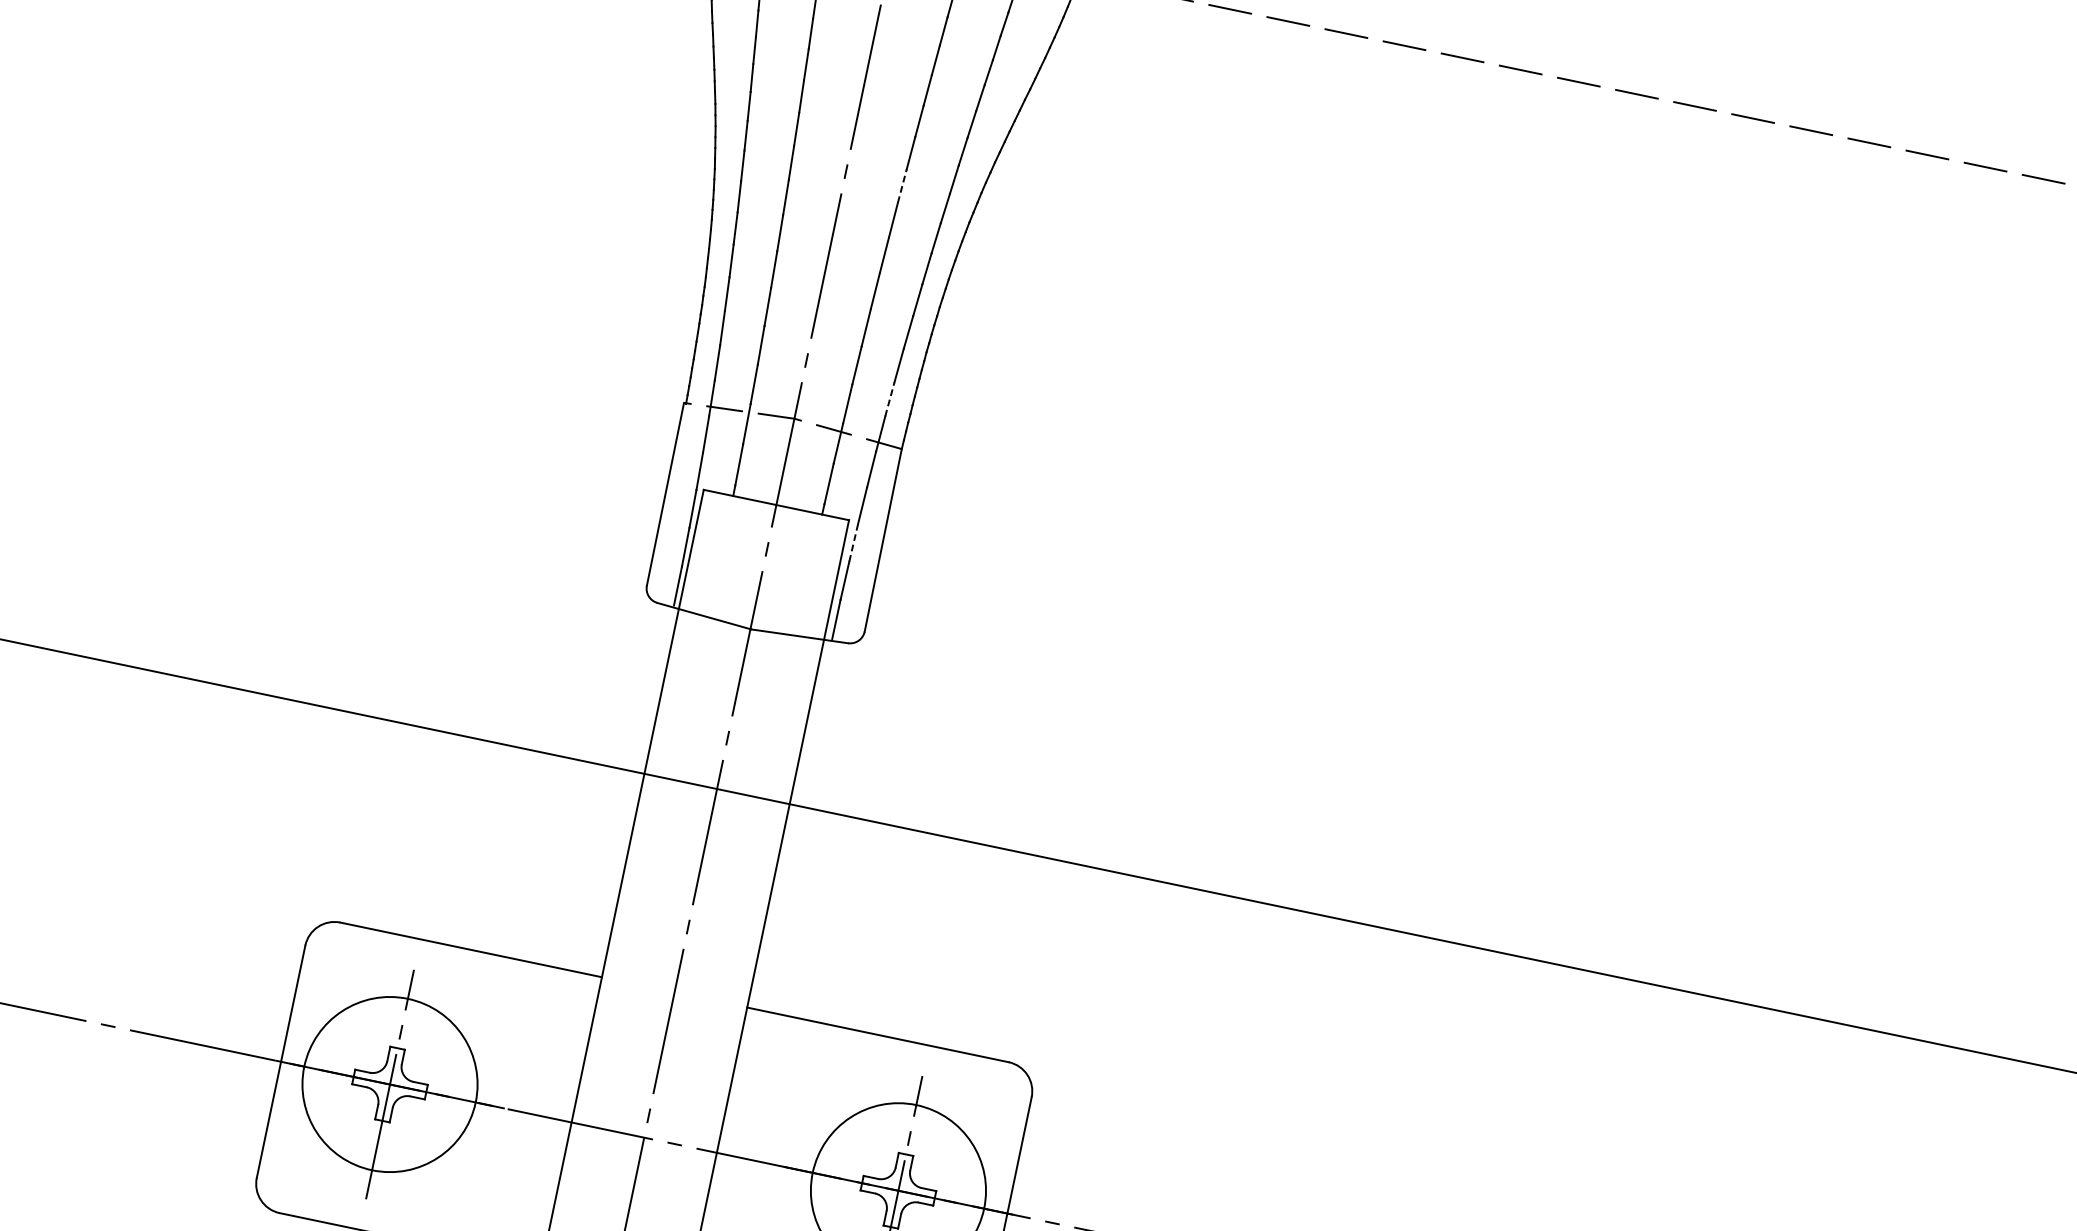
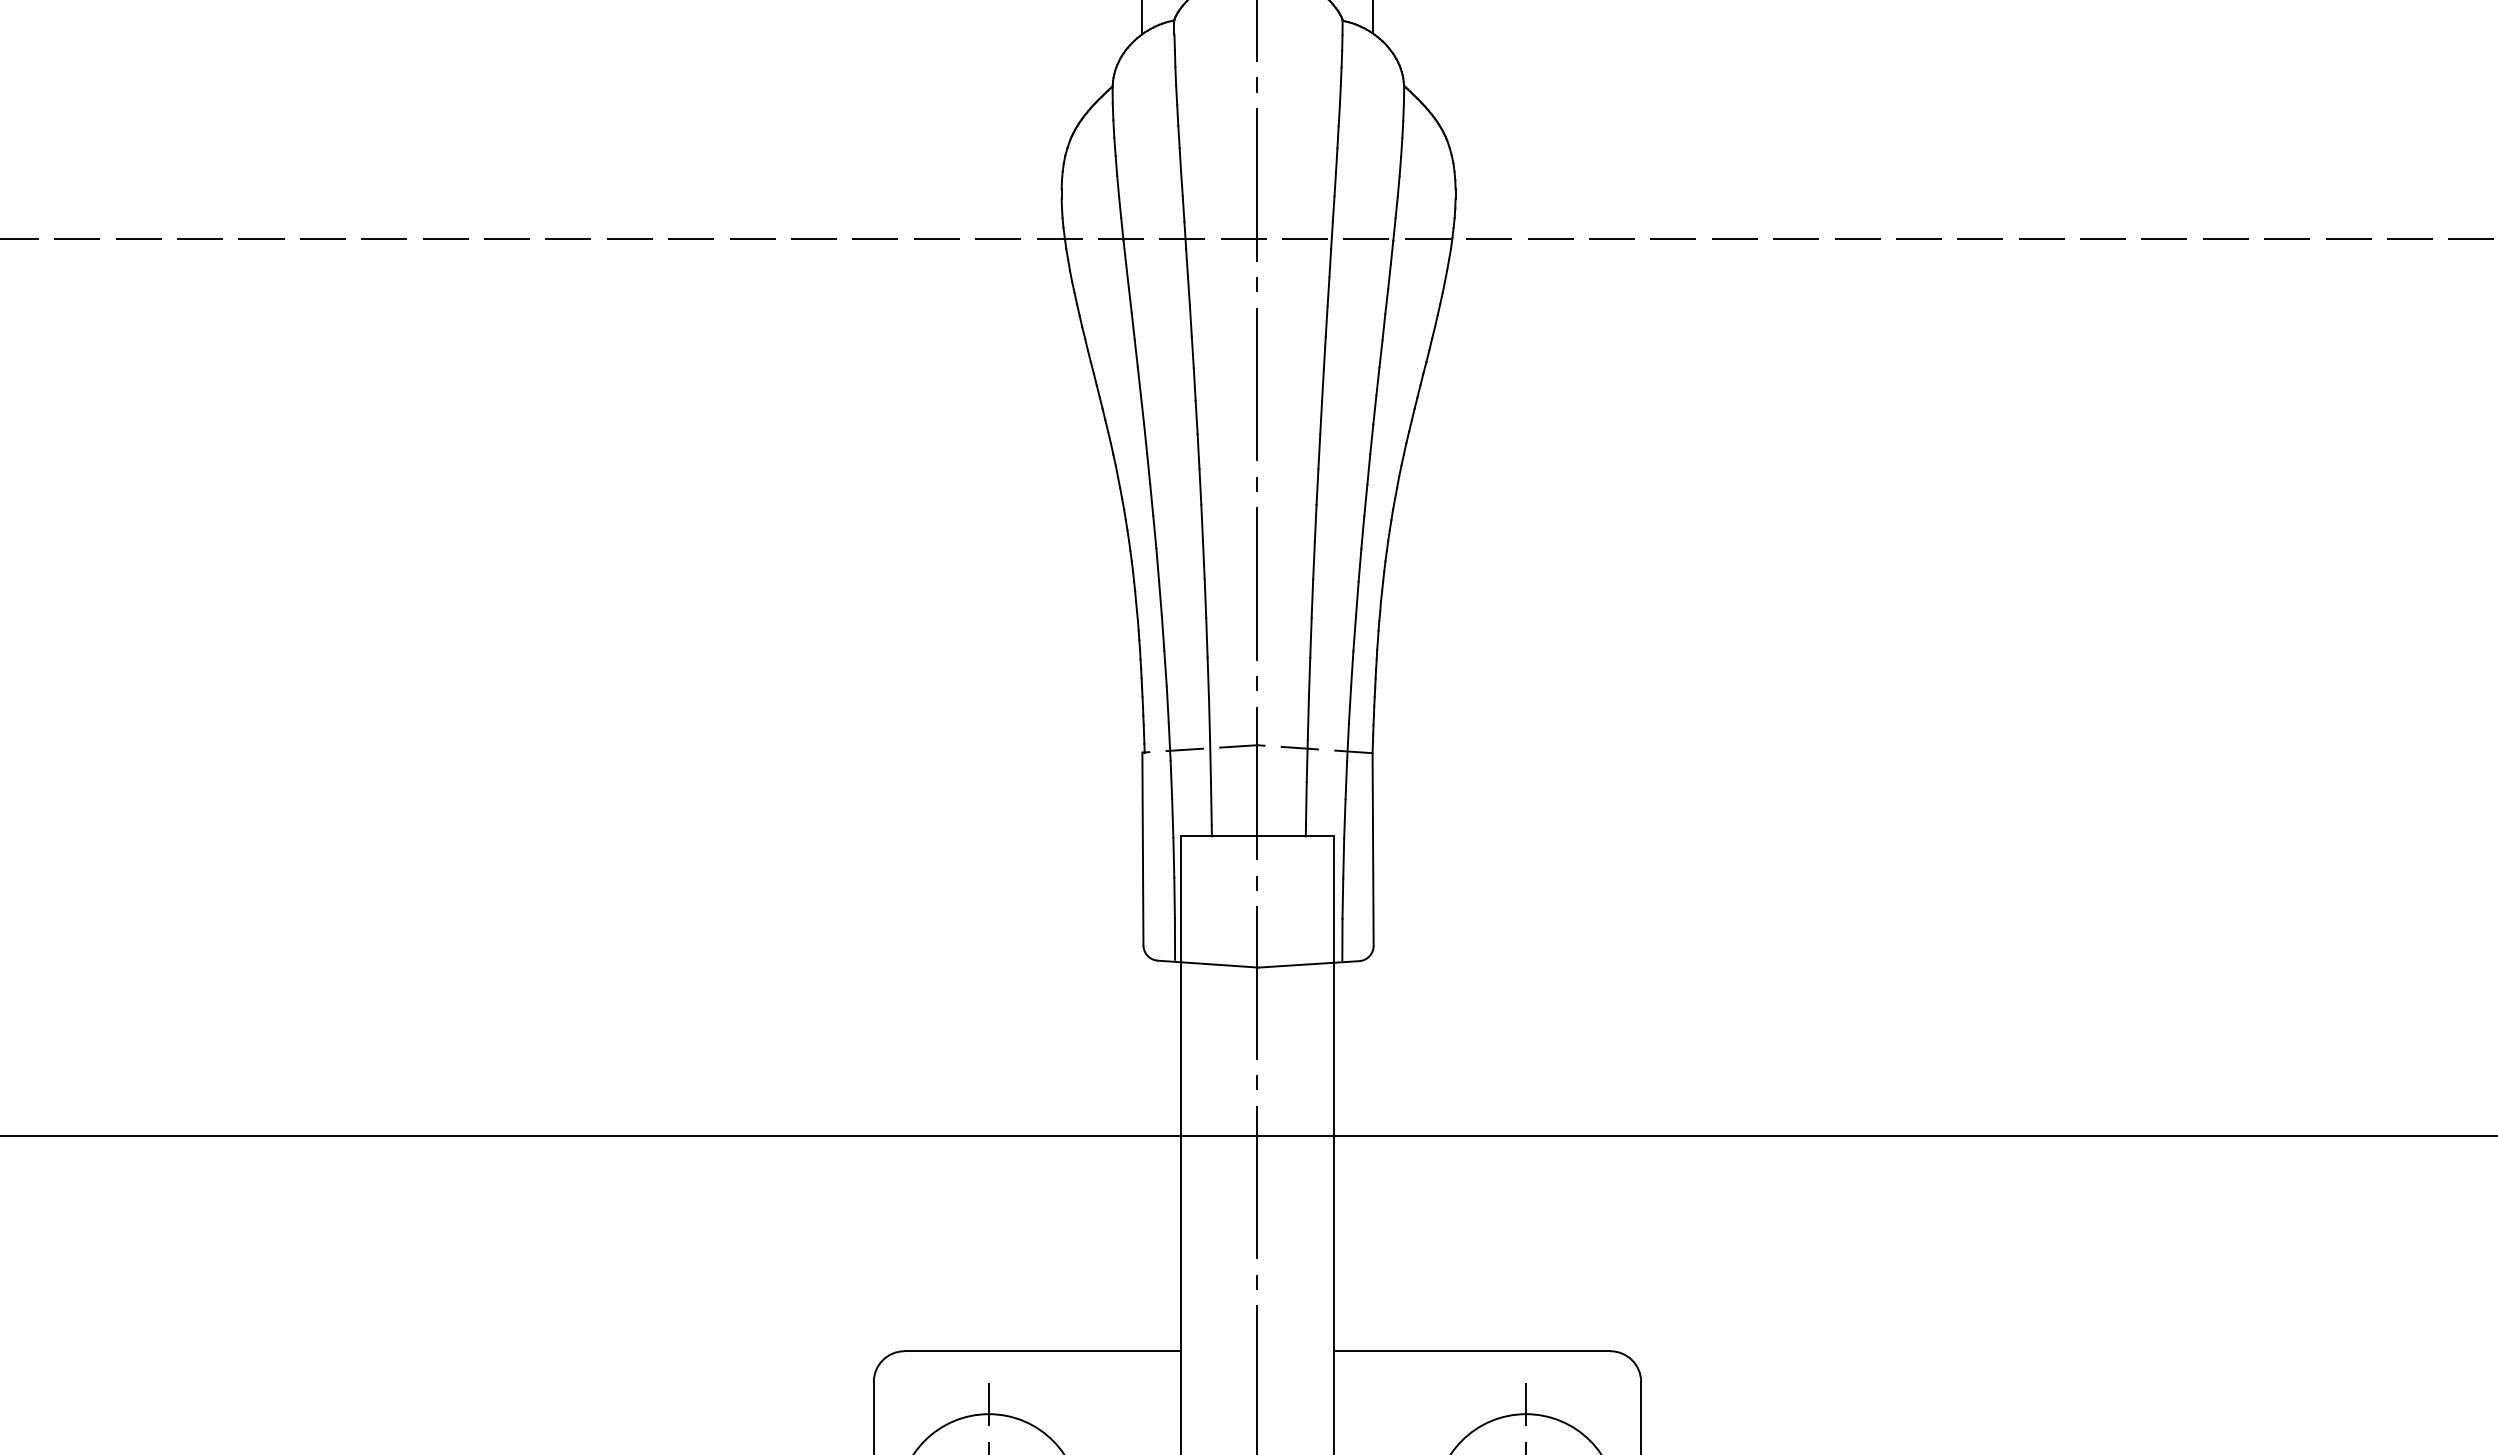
line: (902, 186) -> (1317, 487), dashed -> solid
line: (890, 398) -> (1350, 704), dashed -> solid
line: (853, 542) -> (1343, 858), dashed -> solid

